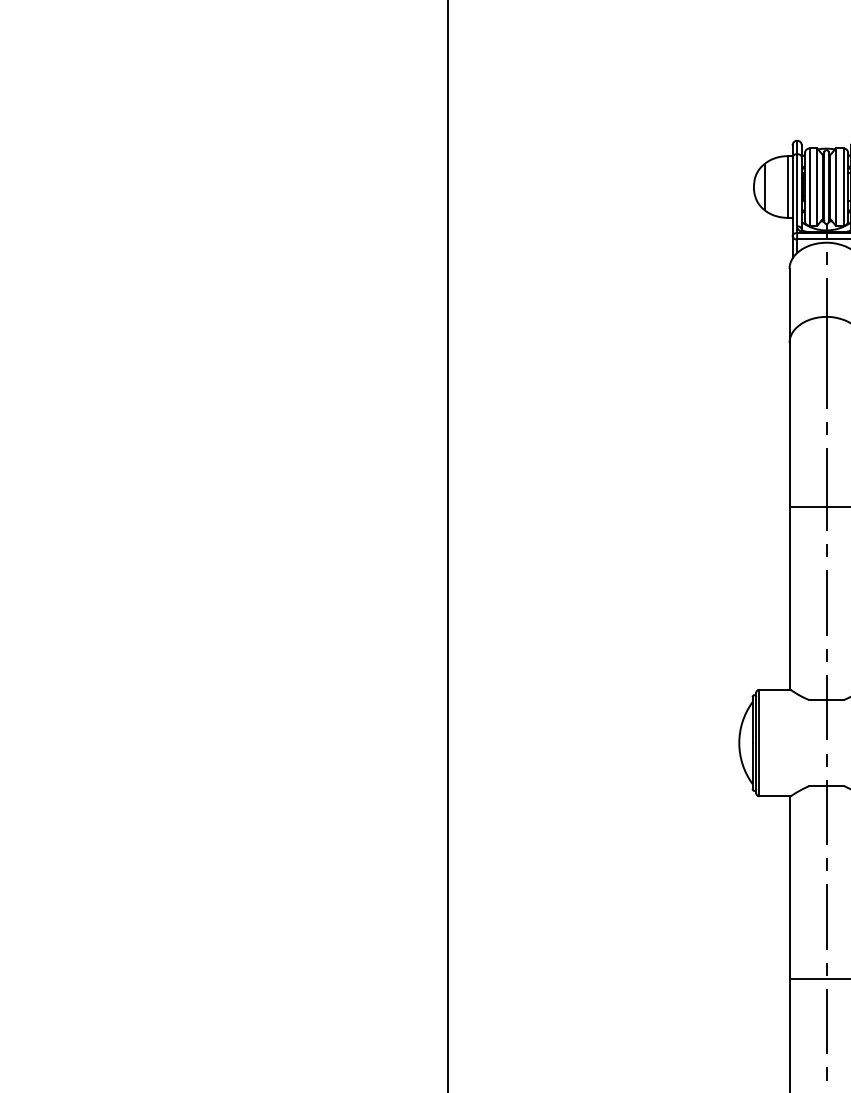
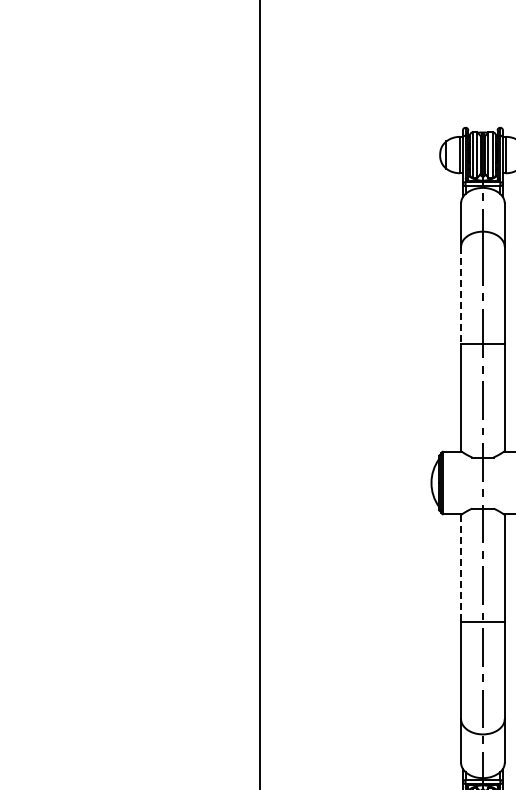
line: (790, 425) -> (461, 295), solid -> dashed
line: (790, 887) -> (461, 568), solid -> dashed

